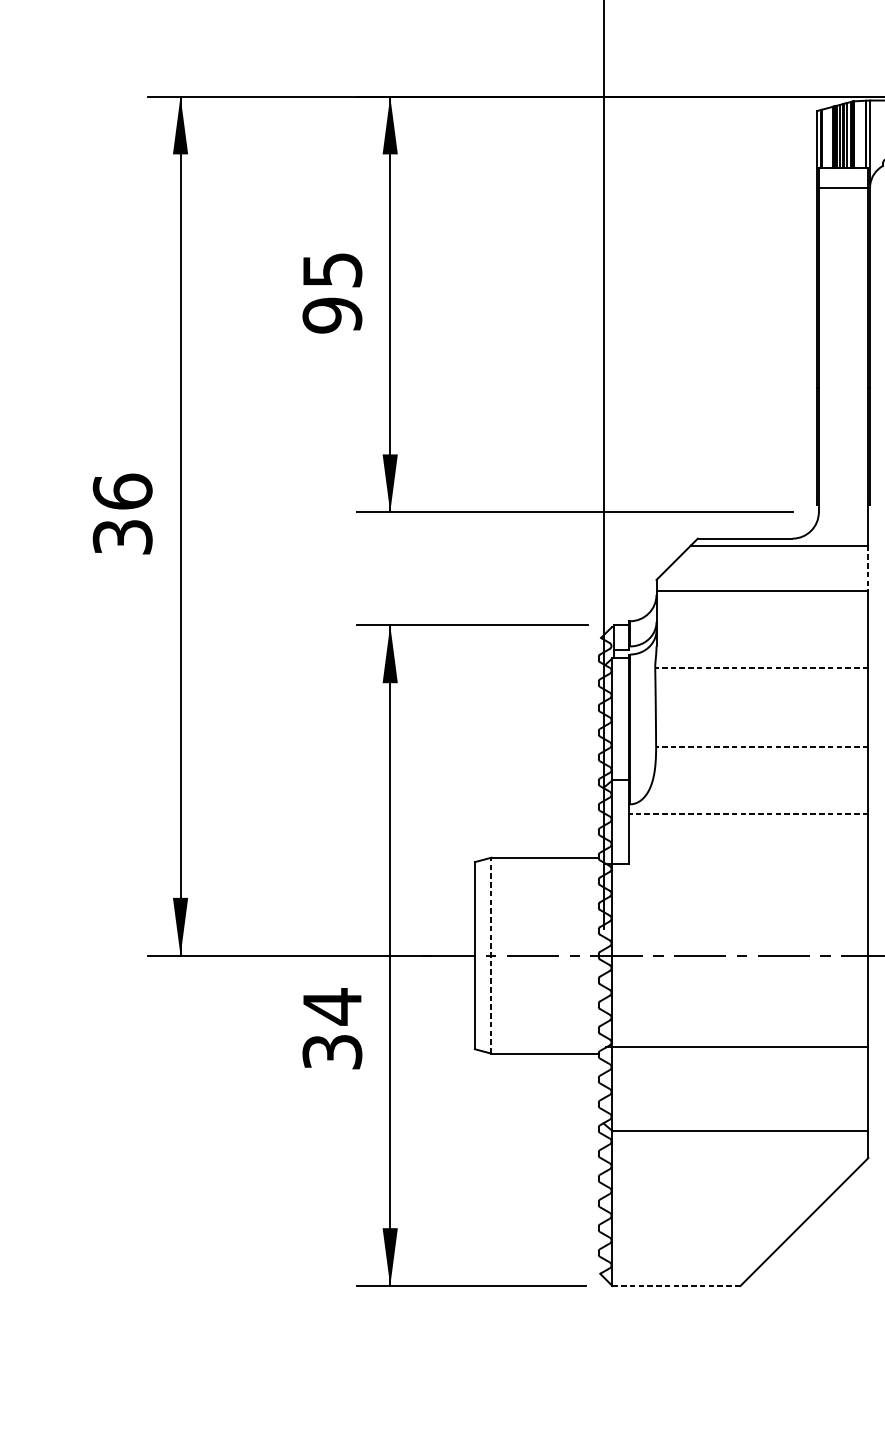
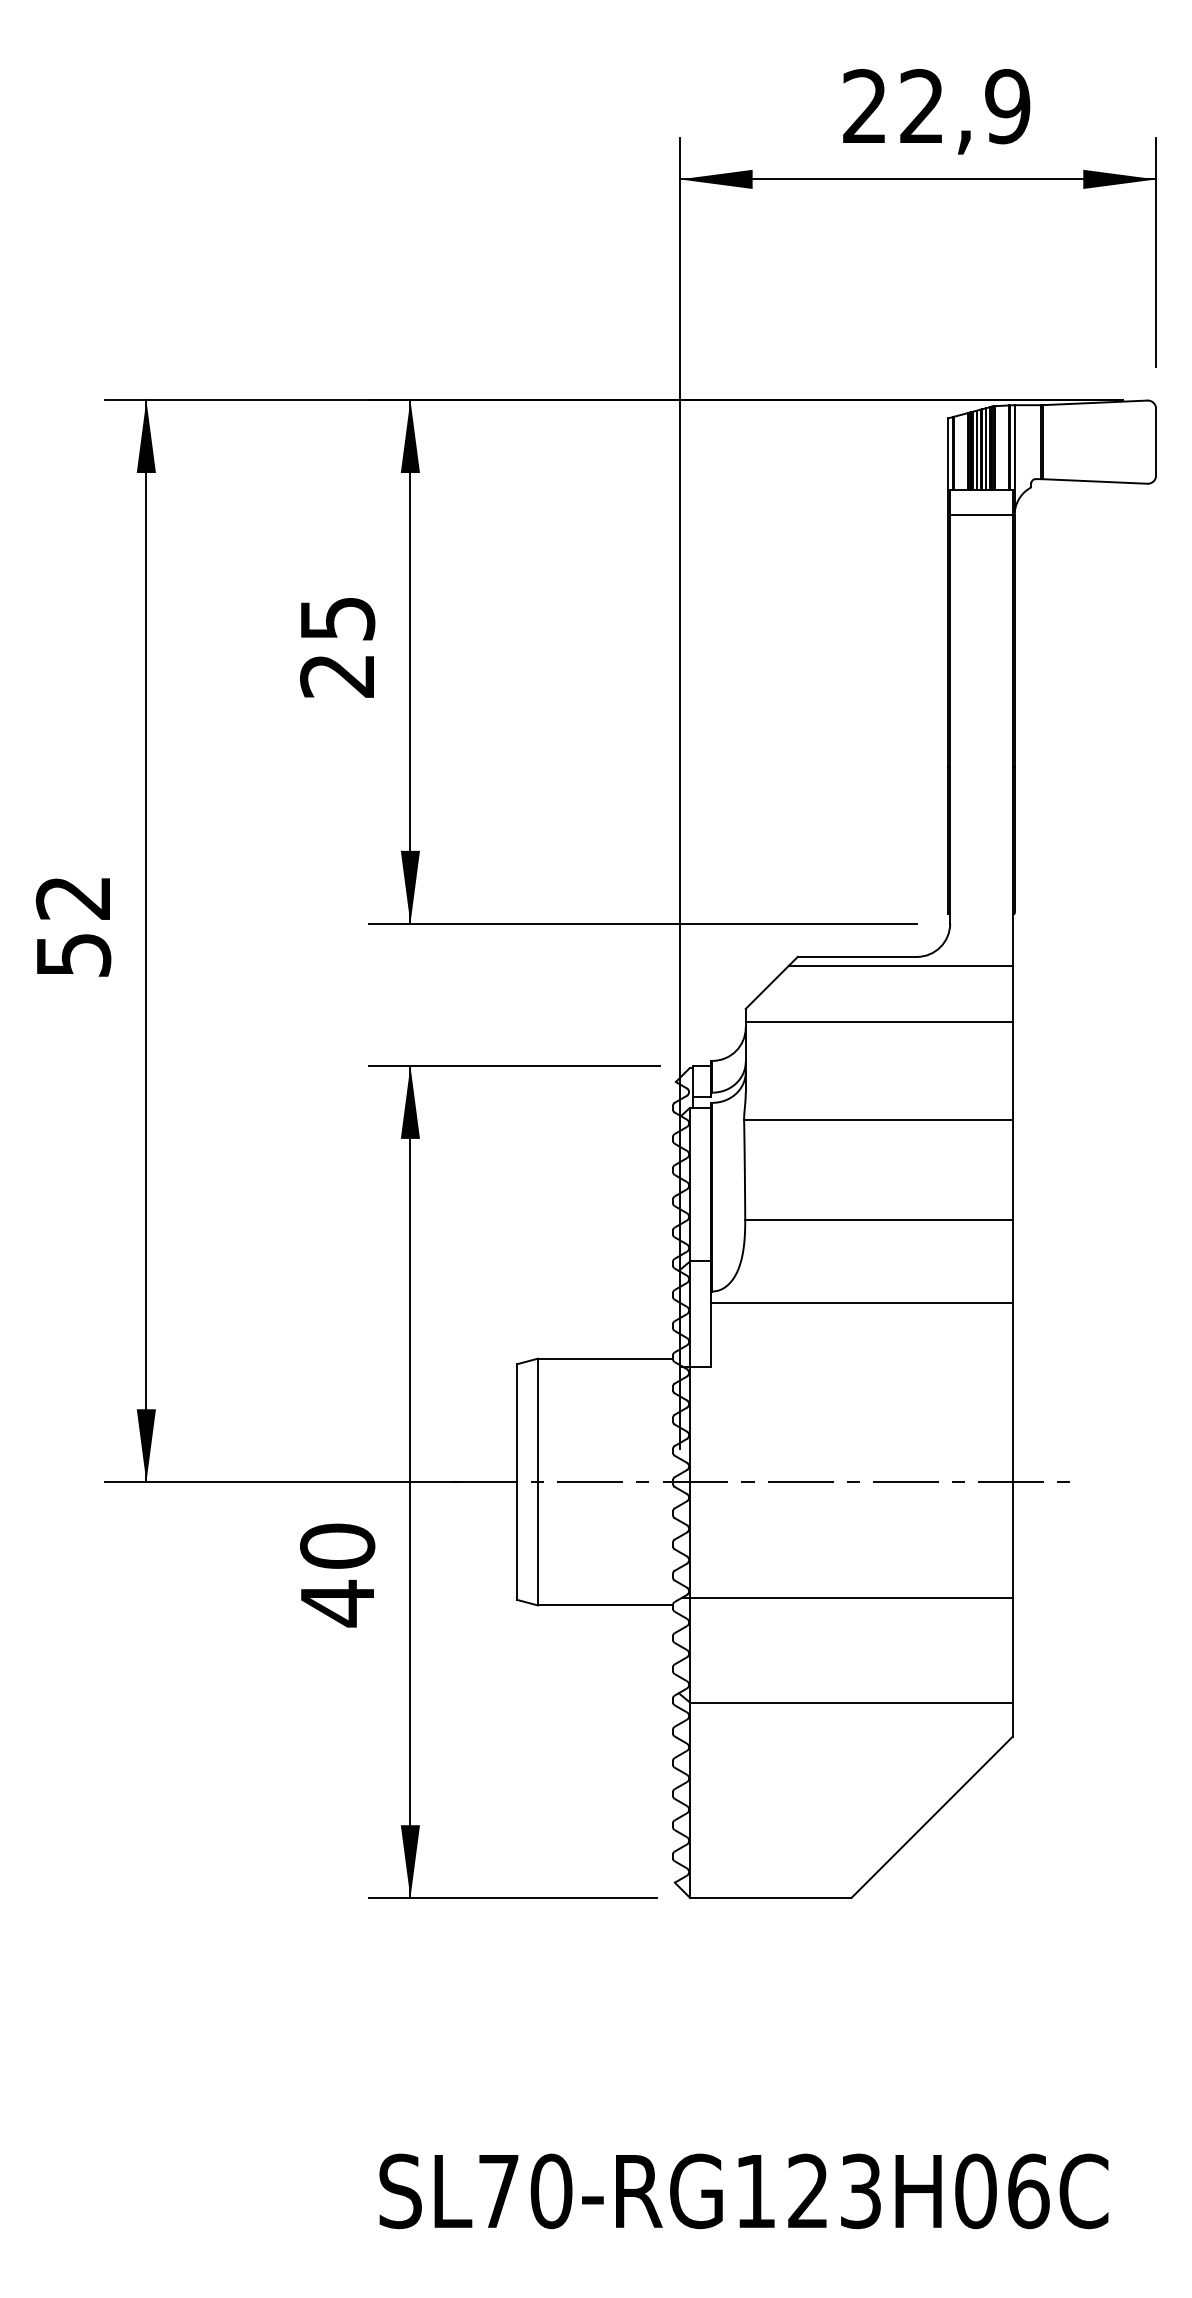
text: (332, 315) -> (337, 675), 95 -> 25
text: (122, 513) -> (73, 925), 36 -> 52
line: (868, 568) -> (1012, 994), dashed -> solid
line: (761, 668) -> (877, 1120), dashed -> solid
line: (761, 747) -> (878, 1219), dashed -> solid
line: (748, 813) -> (861, 1303), dashed -> solid
line: (491, 955) -> (537, 1481), dashed -> solid
text: (332, 1029) -> (337, 1574), 34 -> 40
line: (676, 1286) -> (770, 1898), dashed -> solid

